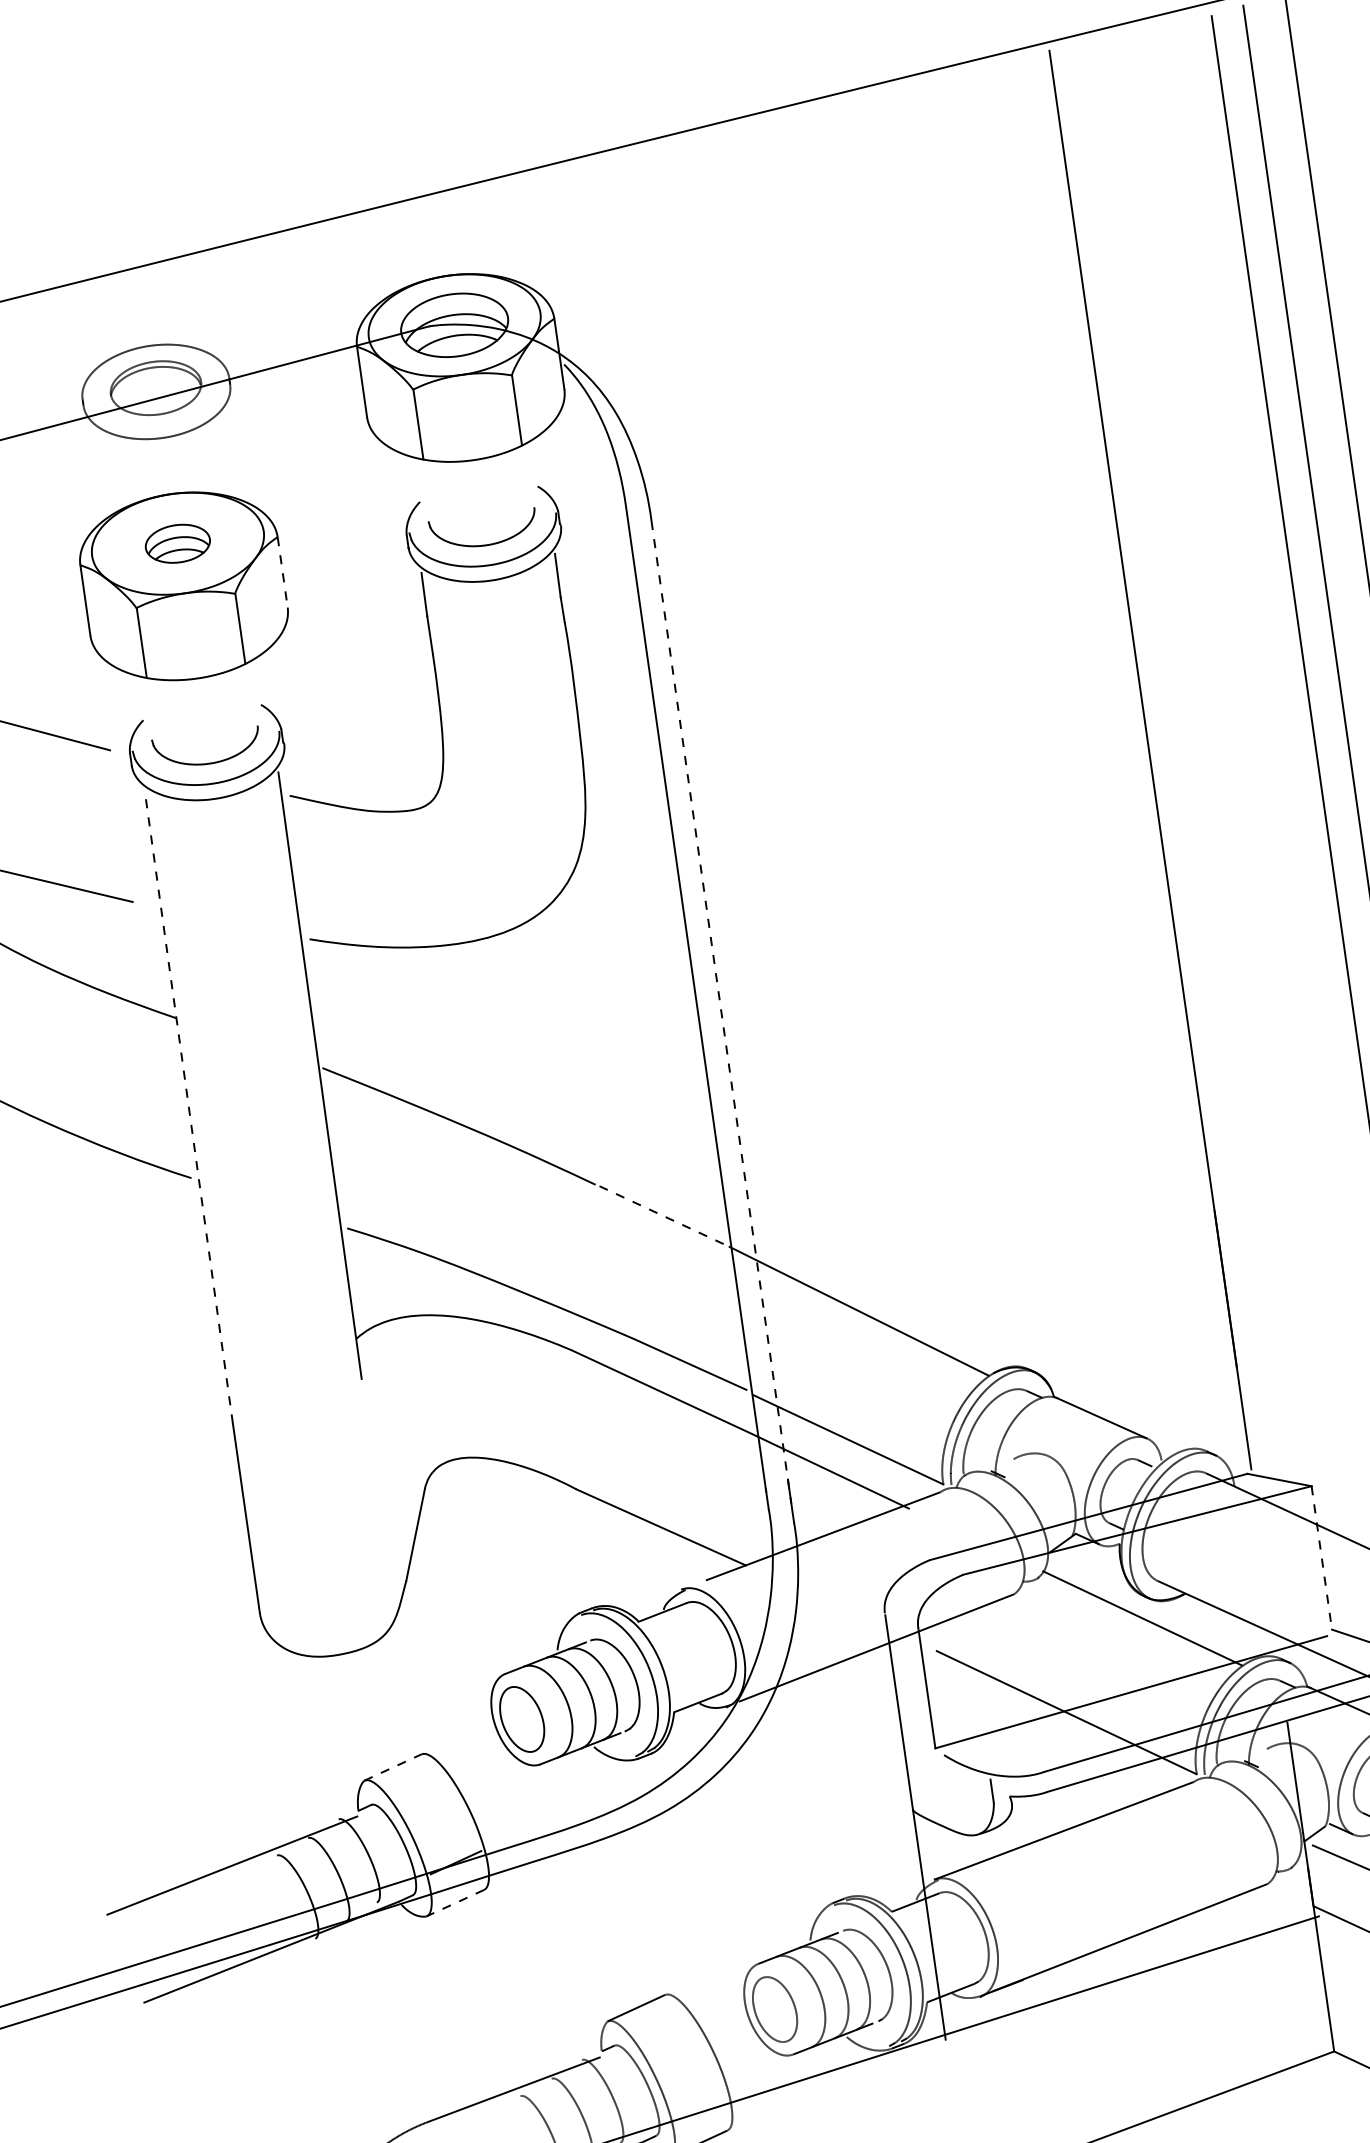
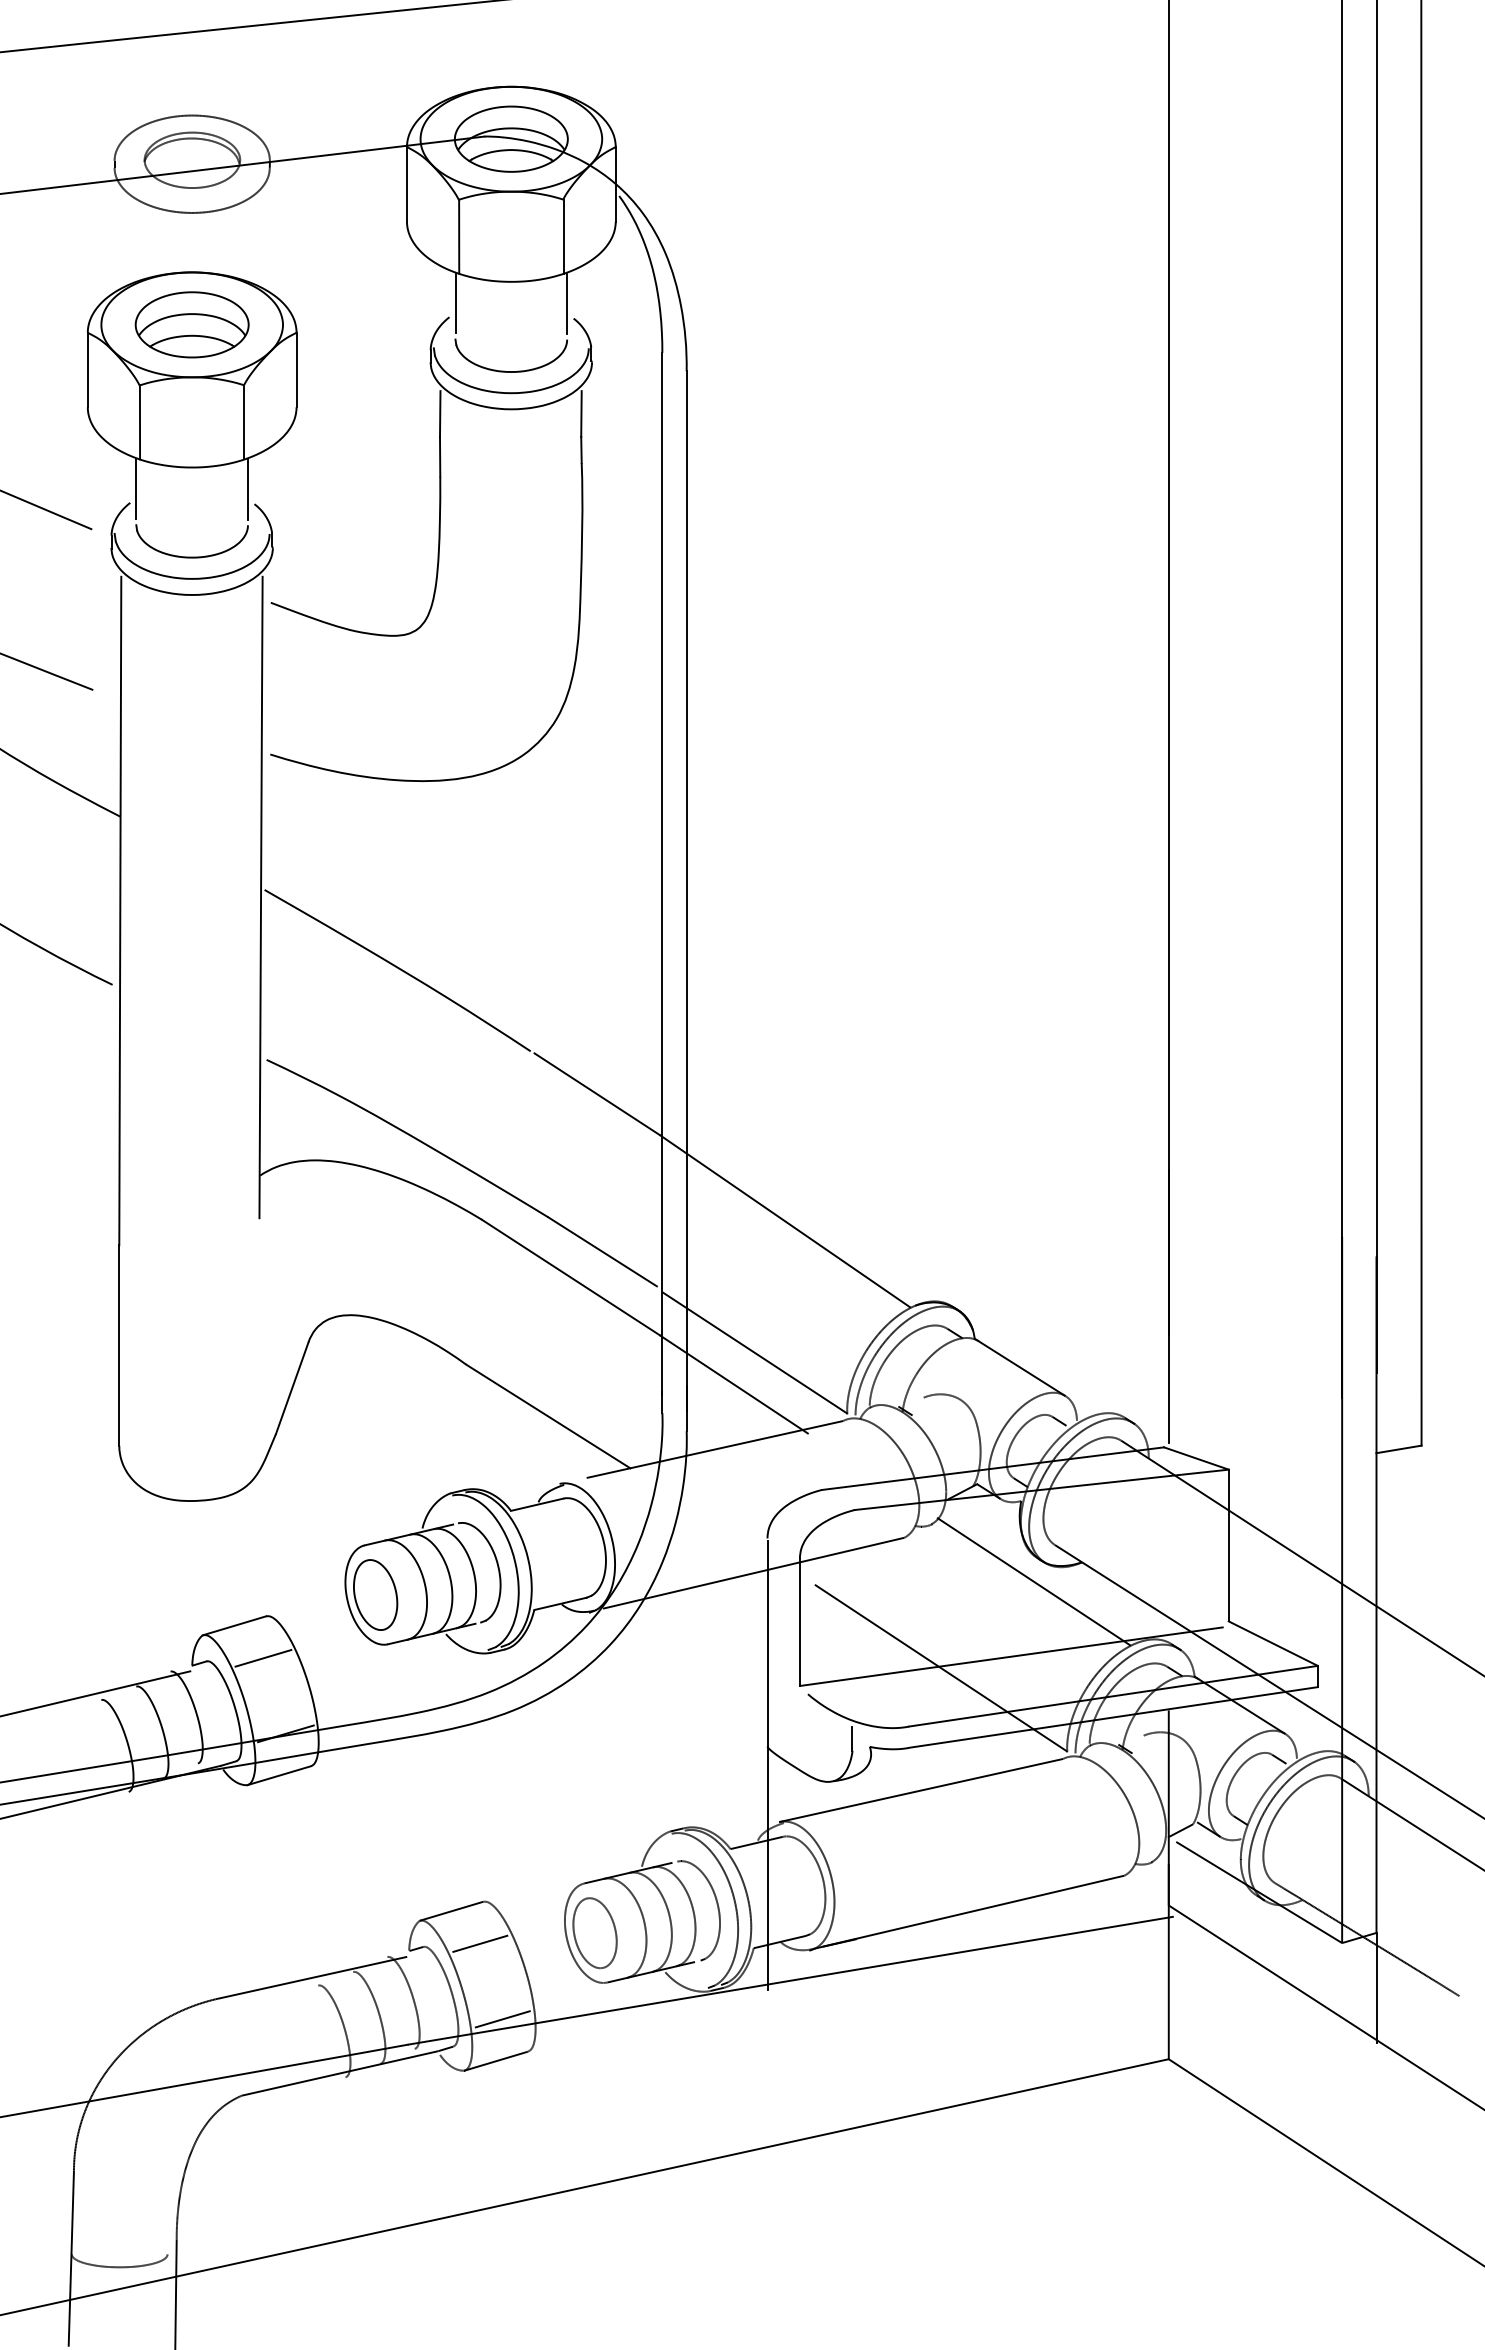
line: (529, 473) -> (567, 303), added
line: (423, 488) -> (455, 303), added
part: (177, 543) -> (191, 324), size x1.67
line: (282, 572) -> (296, 370), dashed -> solid
line: (252, 691) -> (247, 489), added
line: (147, 705) -> (136, 488), added
line: (721, 1011) -> (686, 890), dashed -> solid
line: (188, 1106) -> (120, 910), dashed -> solid
line: (664, 1216) -> (597, 1094), dashed -> solid
line: (1321, 1557) -> (1228, 1545), dashed -> solid
line: (393, 1767) -> (235, 1625), dashed -> solid
line: (424, 1794) -> (263, 1658), added
line: (454, 1903) -> (278, 1775), dashed -> solid
line: (668, 2034) -> (480, 1943), added
line: (699, 2103) -> (502, 2019), added

